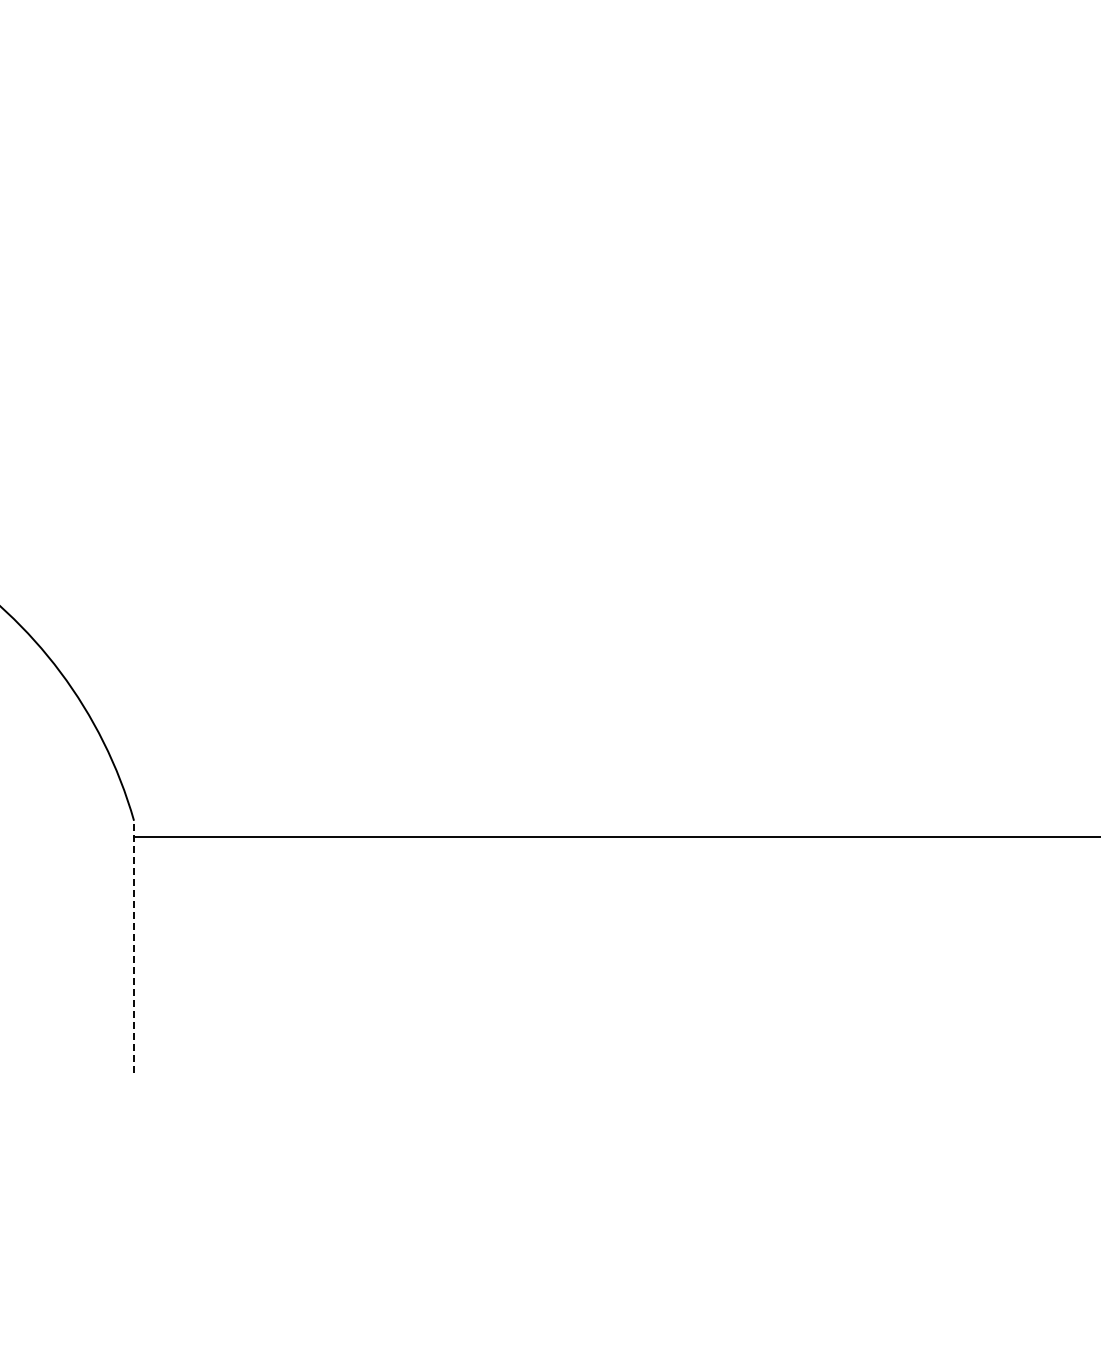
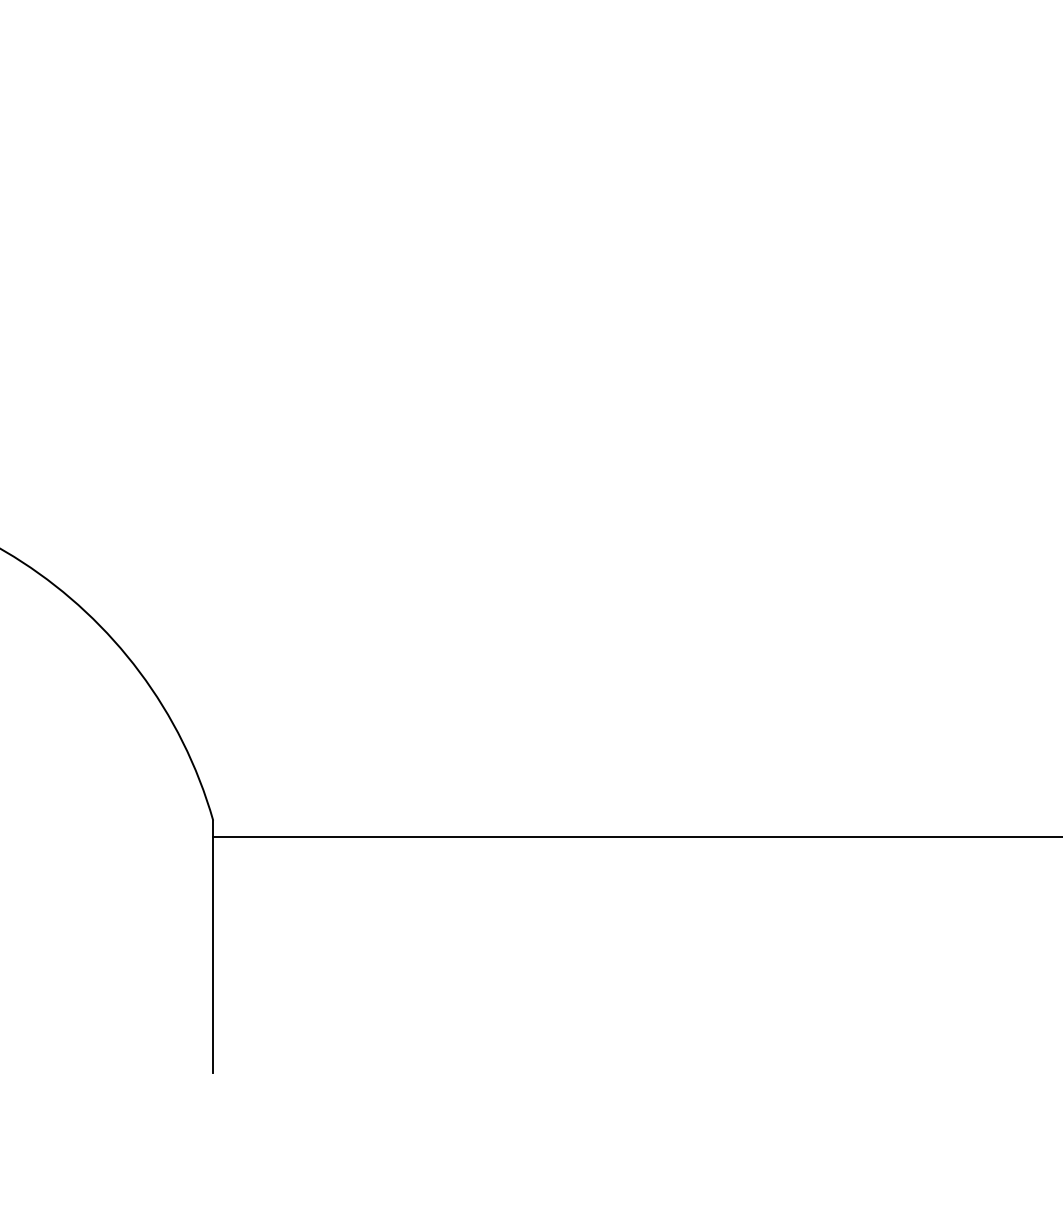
line: (134, 946) -> (213, 946), dashed -> solid

